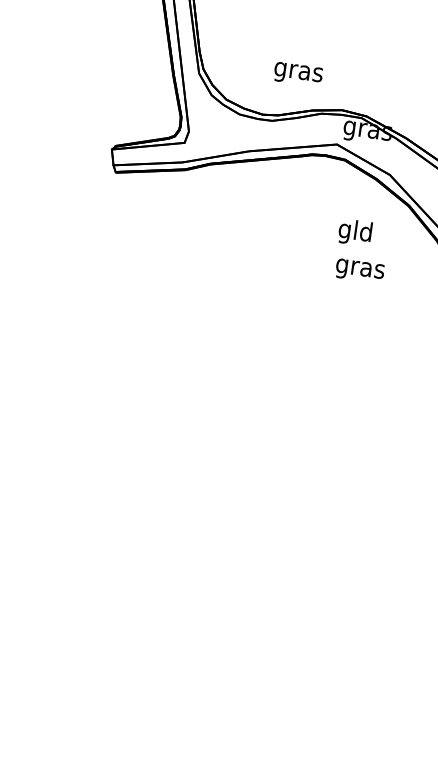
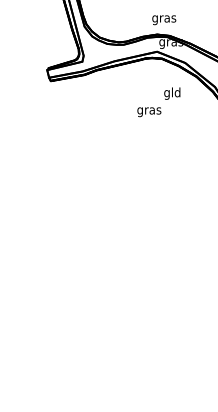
text: (298, 75) -> (164, 20), moved
text: (360, 271) -> (149, 112), moved

